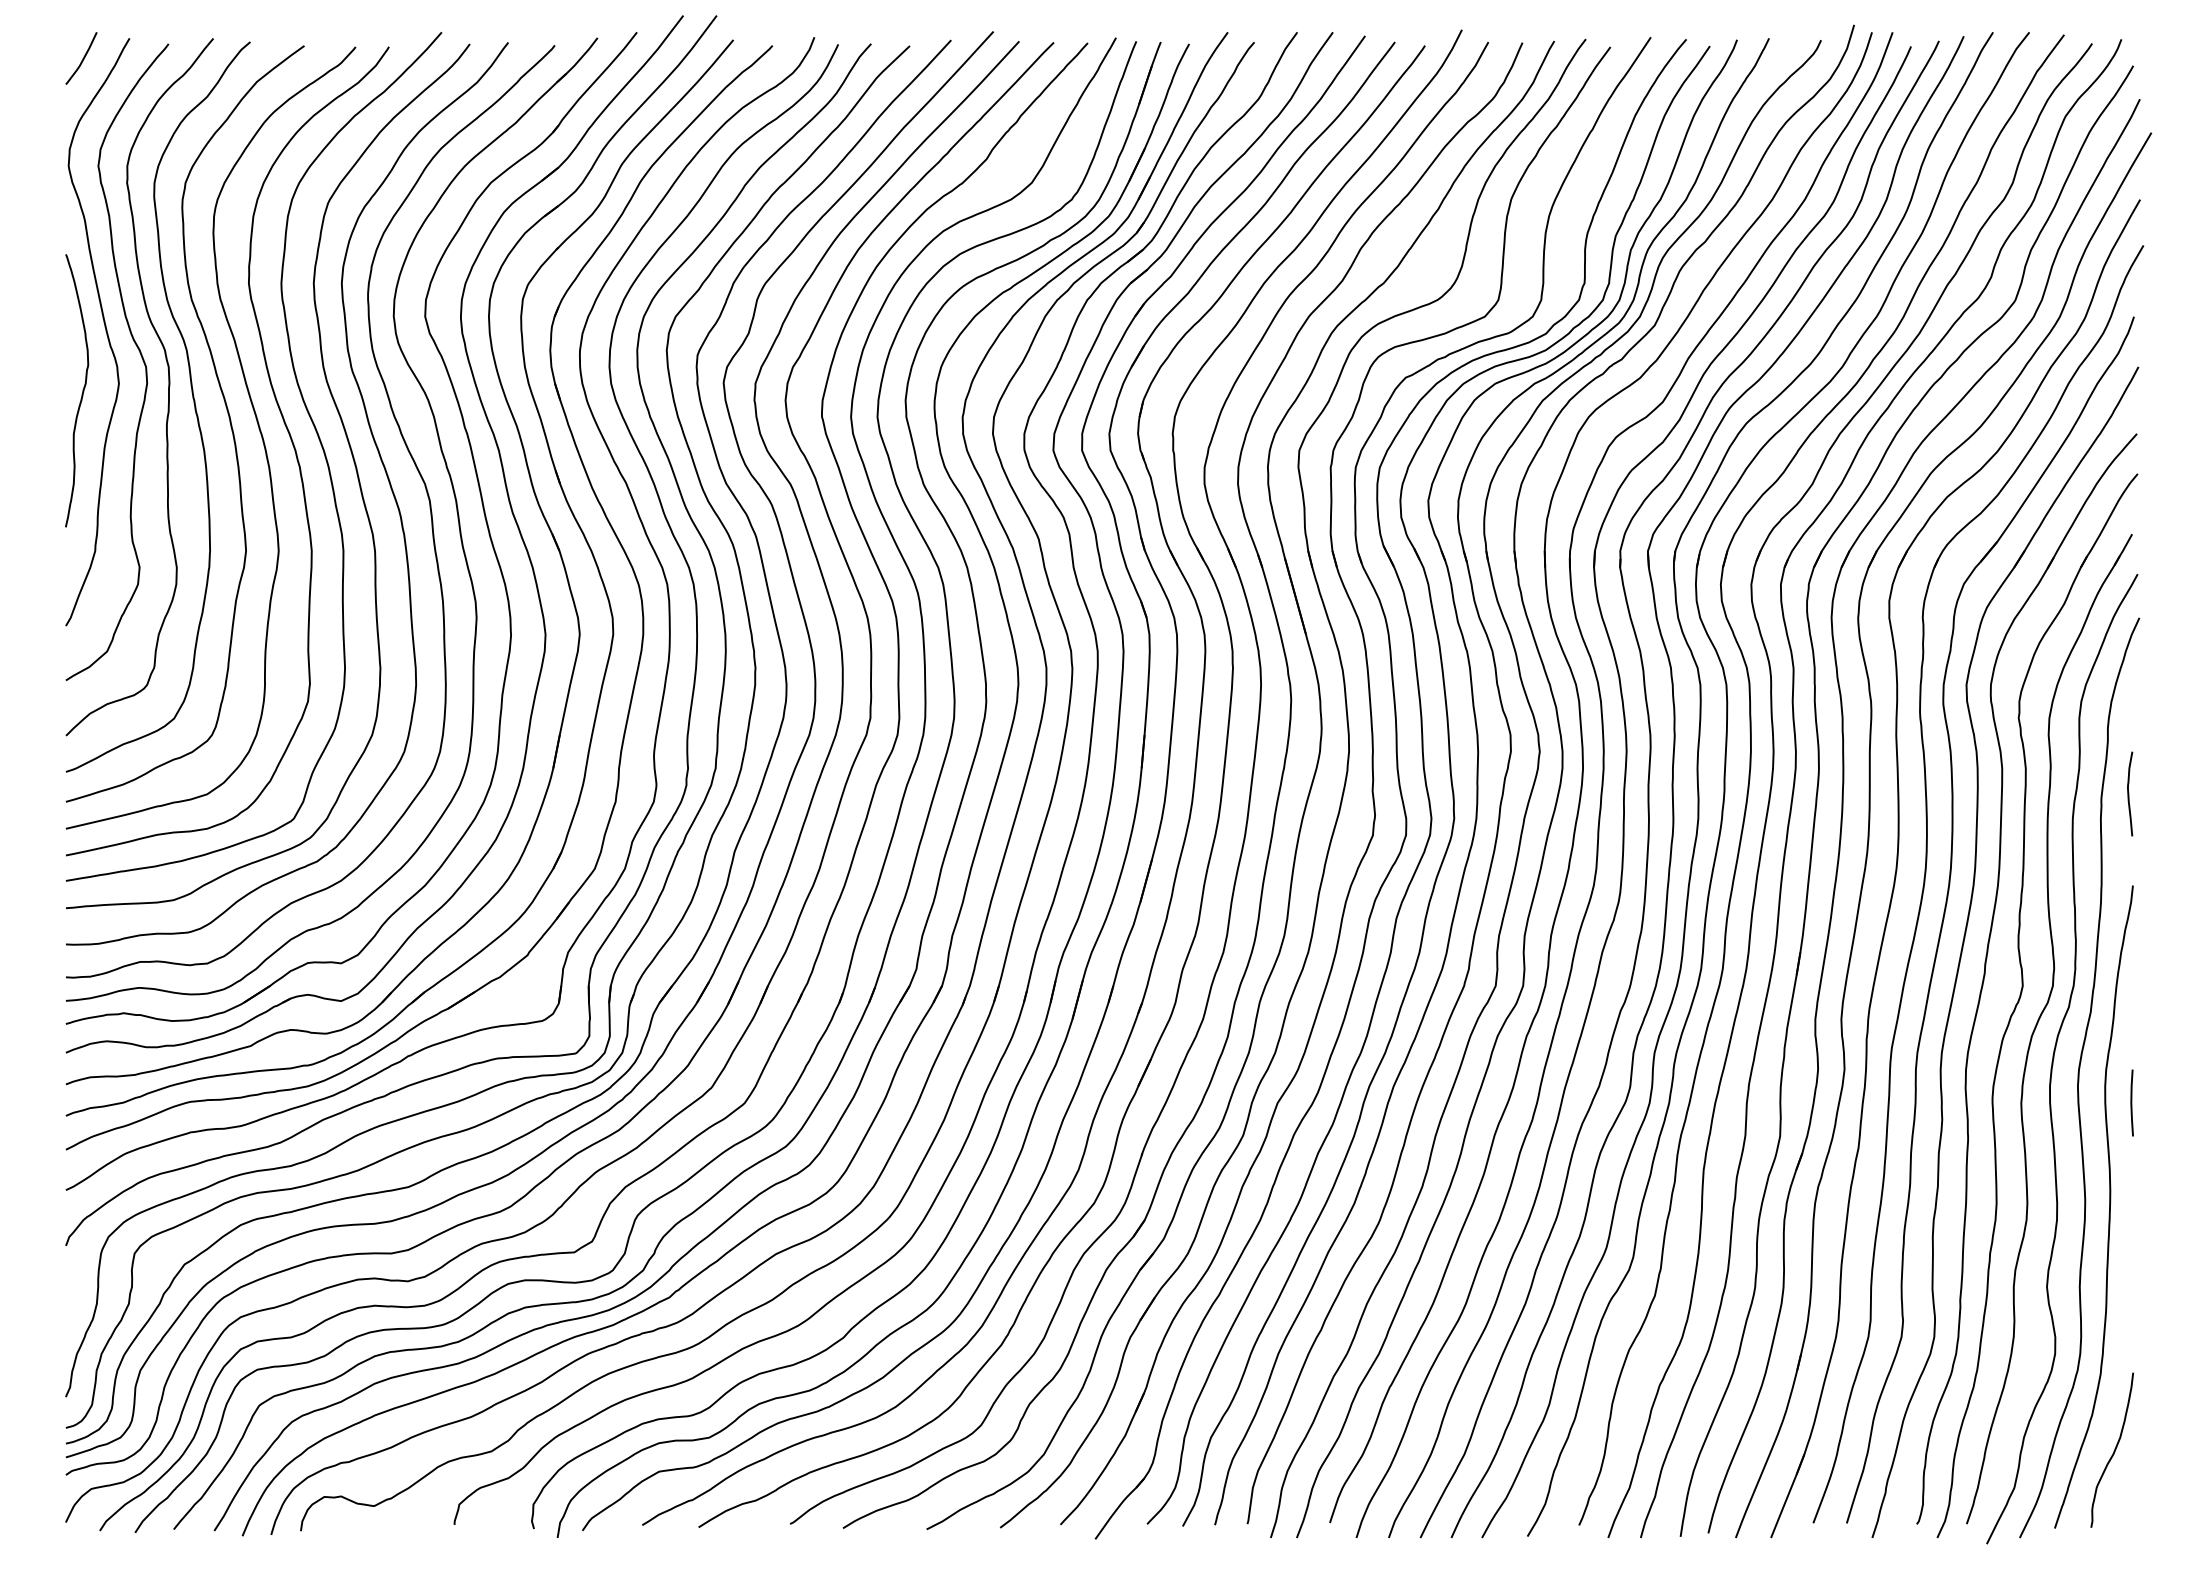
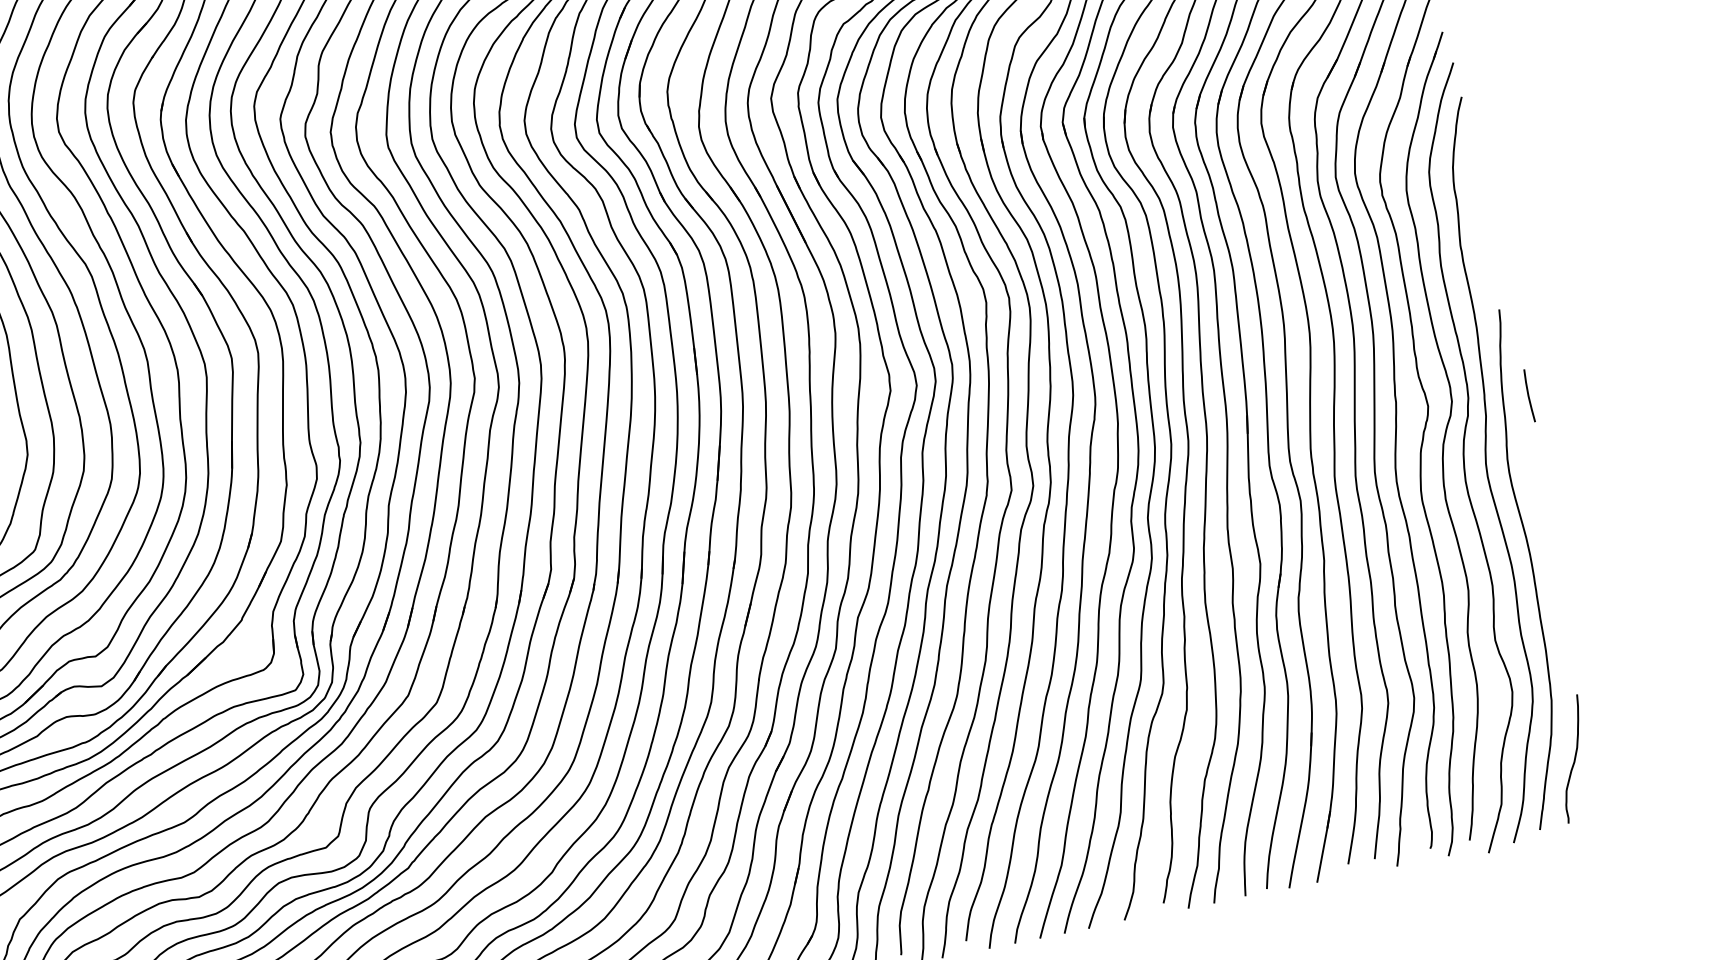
curve: (2129, 793) -> (1481, 237), removed
line: (2131, 1102) -> (1528, 395), moved

